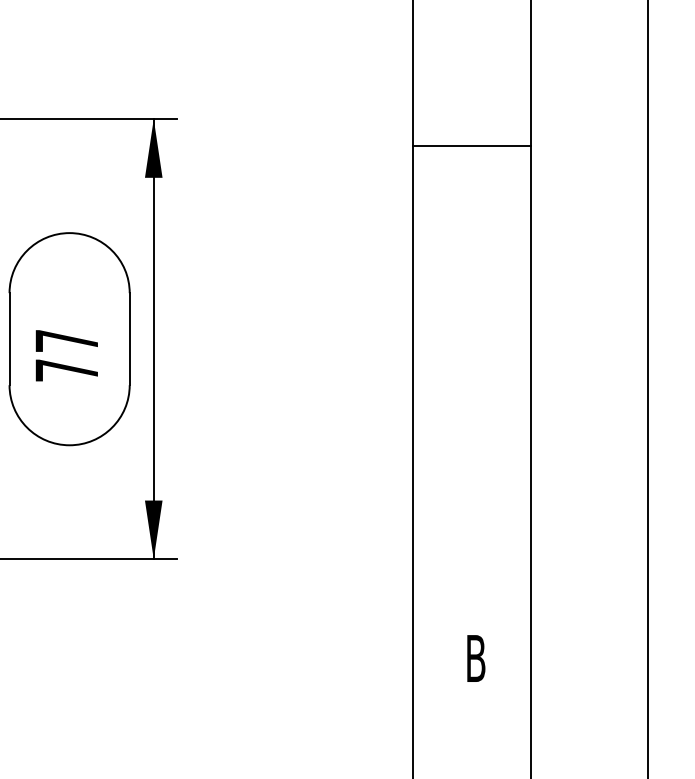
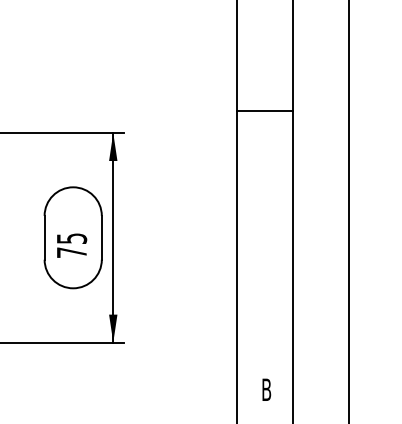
line: (471, 145) -> (264, 110), moved
text: (68, 340) -> (72, 238), 77 -> 75

